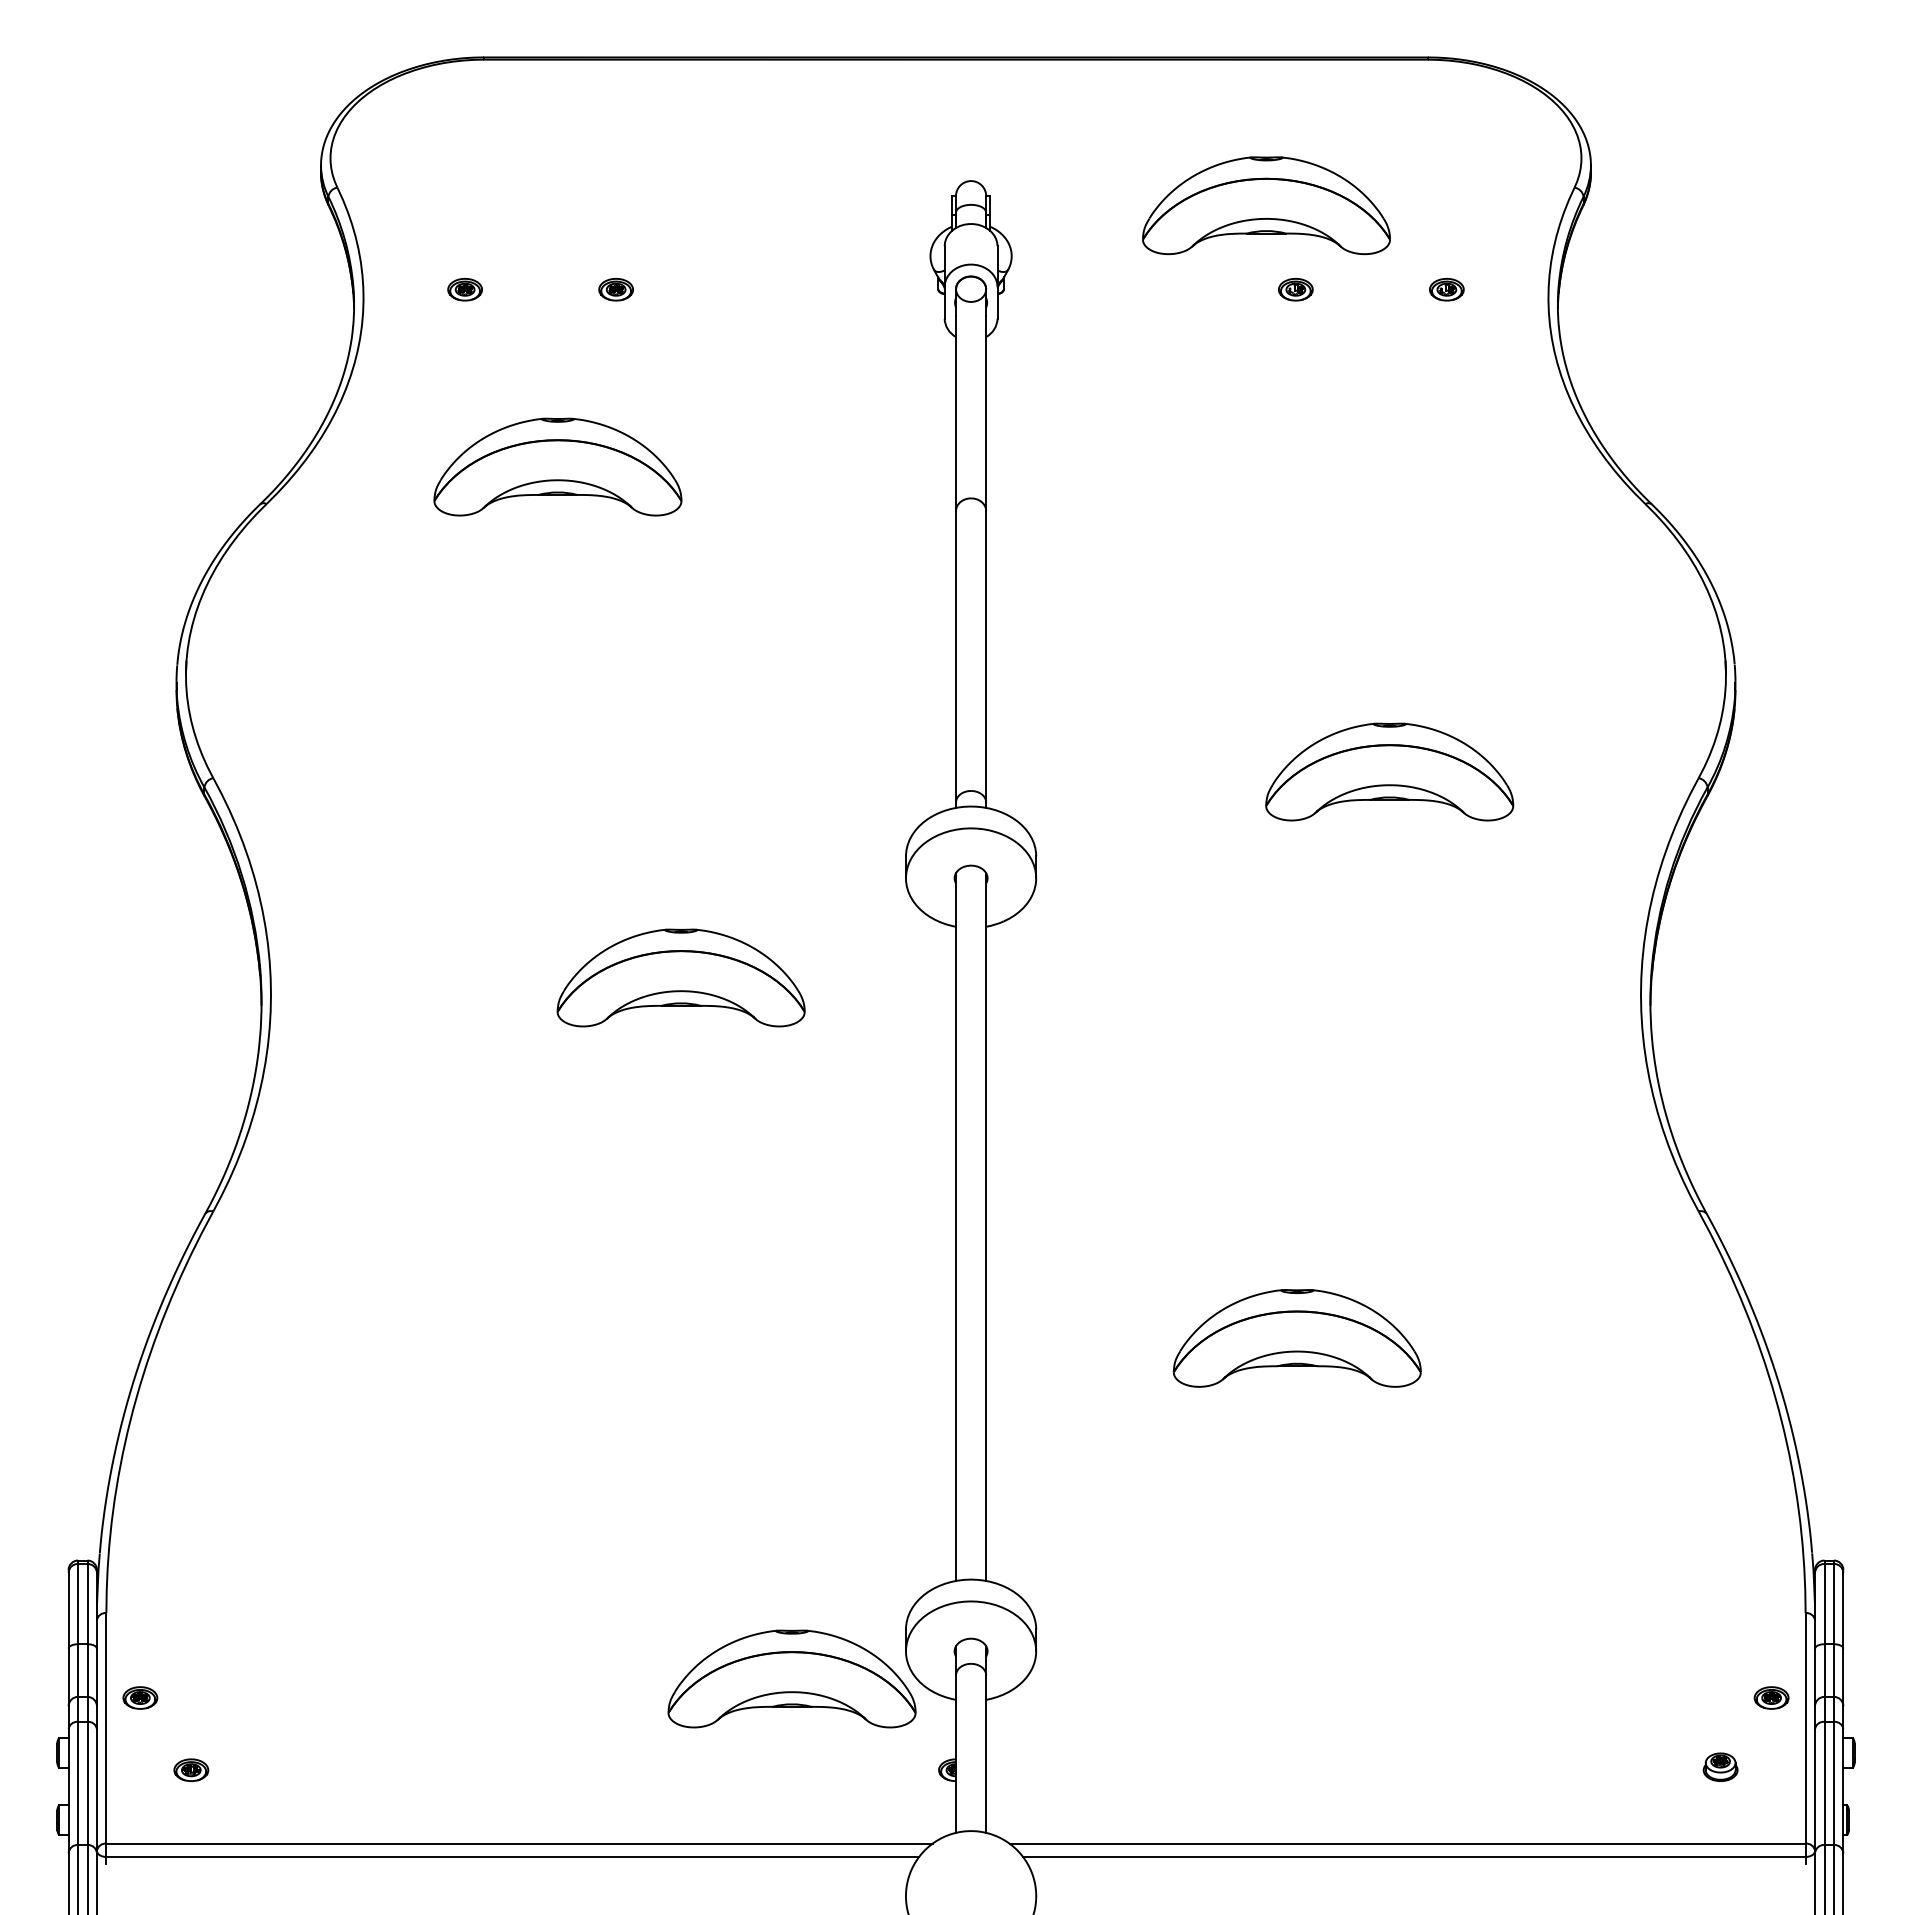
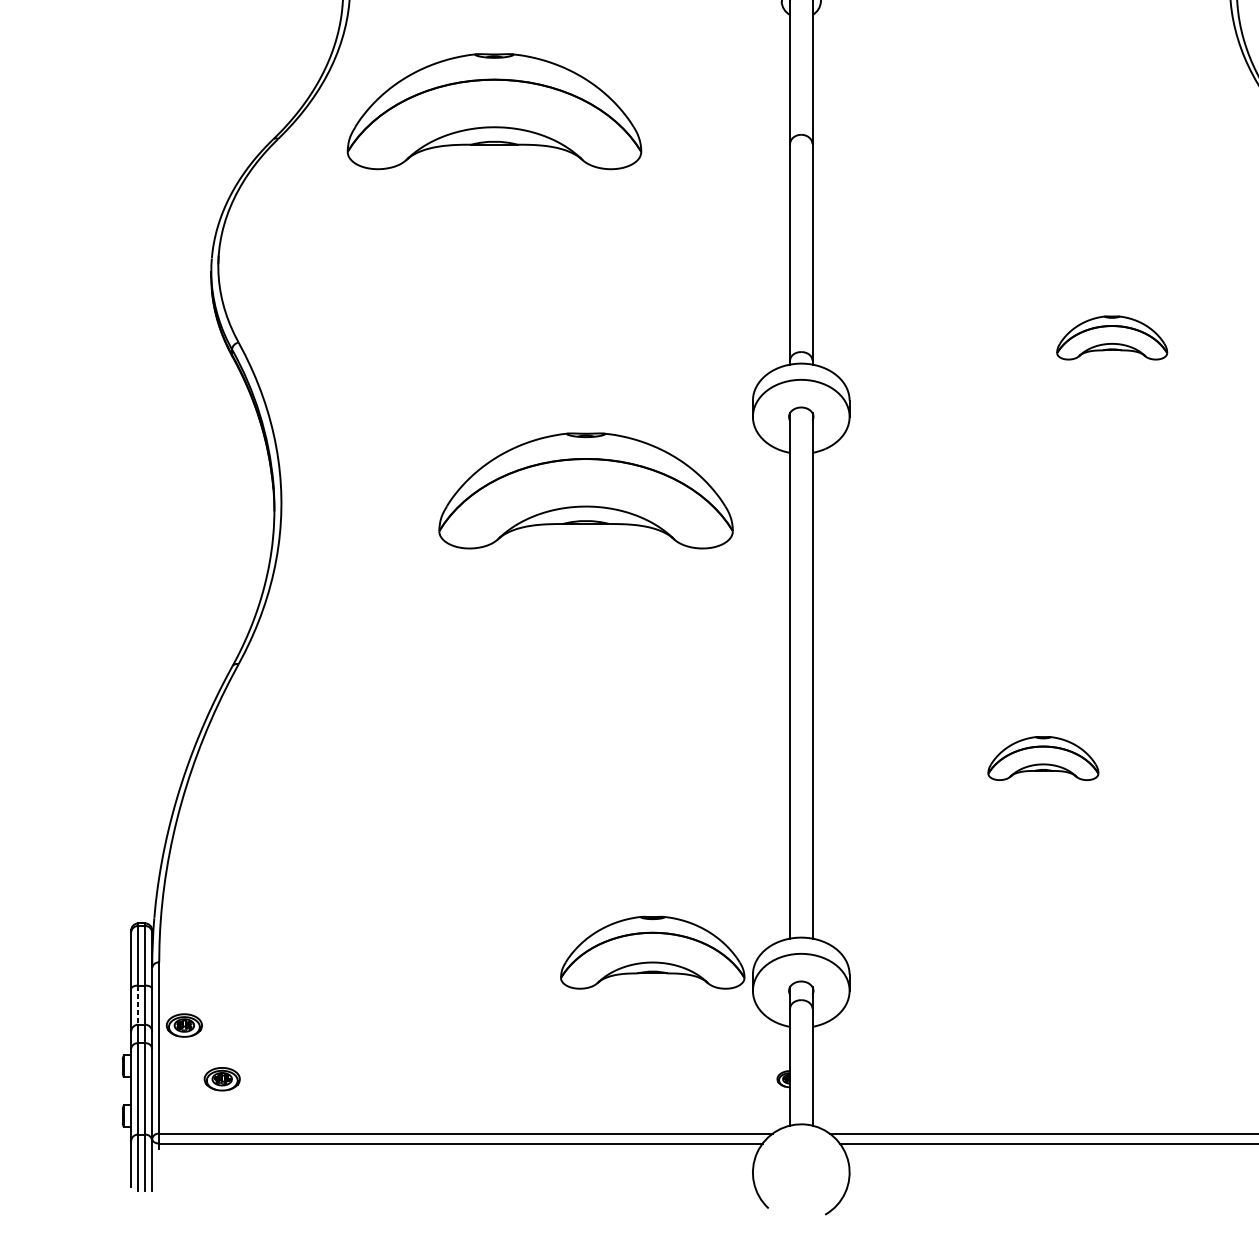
part: (557, 466) -> (494, 111), size x1.6
part: (1389, 771) -> (1111, 337), size x0.6
part: (680, 977) -> (585, 490), size x1.6
part: (1296, 1338) -> (1042, 758), size x0.6
line: (78, 1671) -> (138, 1005), solid -> dashed
part: (791, 1678) -> (652, 952), moved
part: (140, 1697) -> (184, 1025), size x1.4
part: (191, 1769) -> (222, 1078), size x1.4

